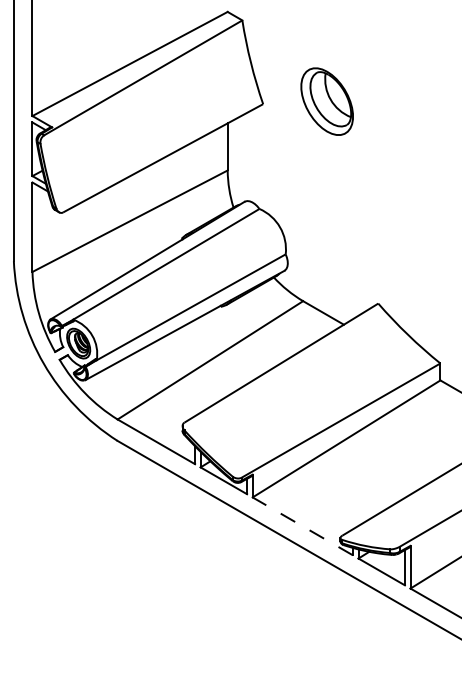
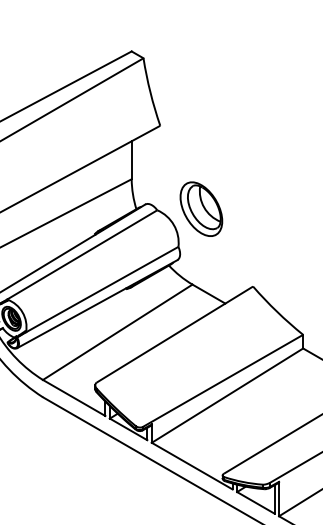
part: (326, 101) -> (200, 209), moved
line: (302, 526) -> (191, 466), dashed -> solid

